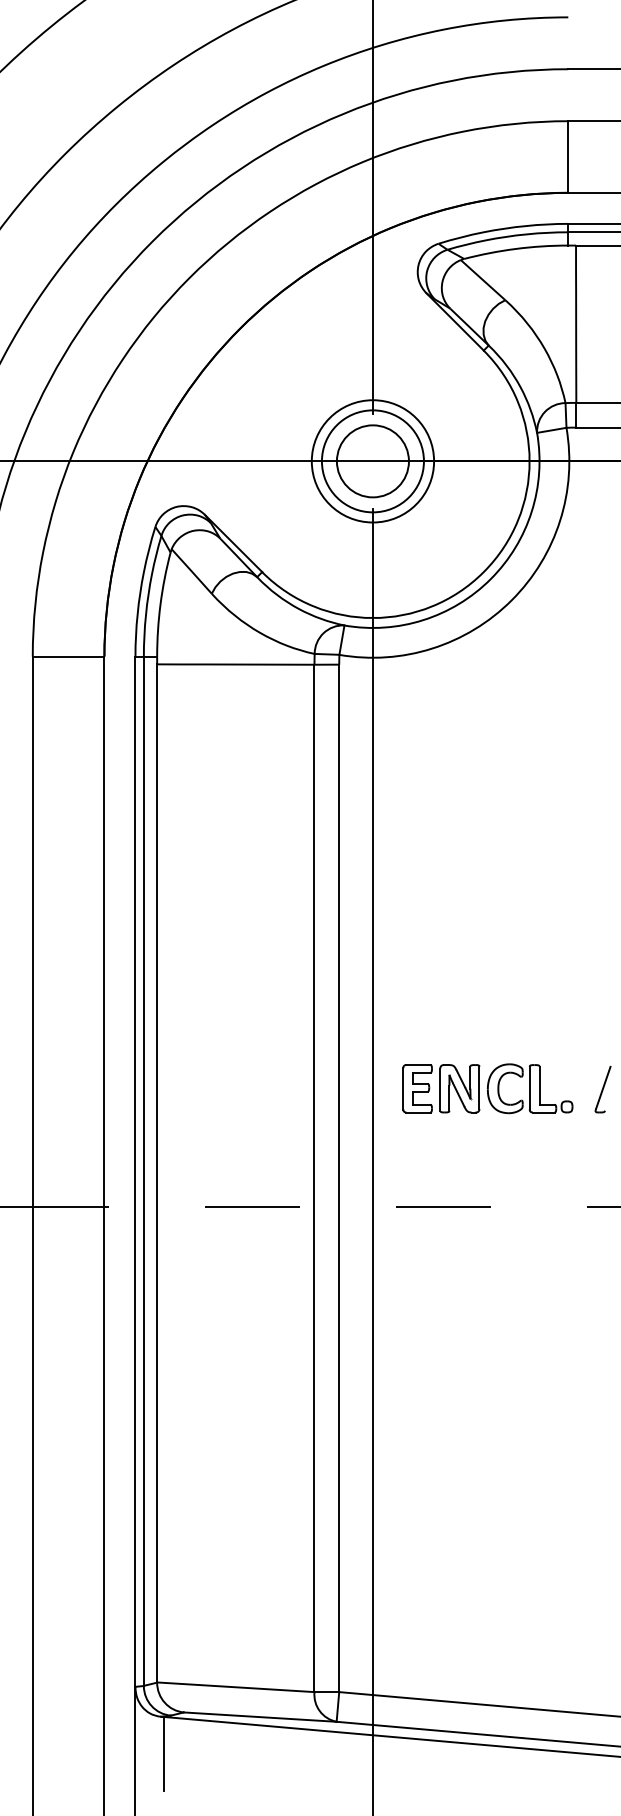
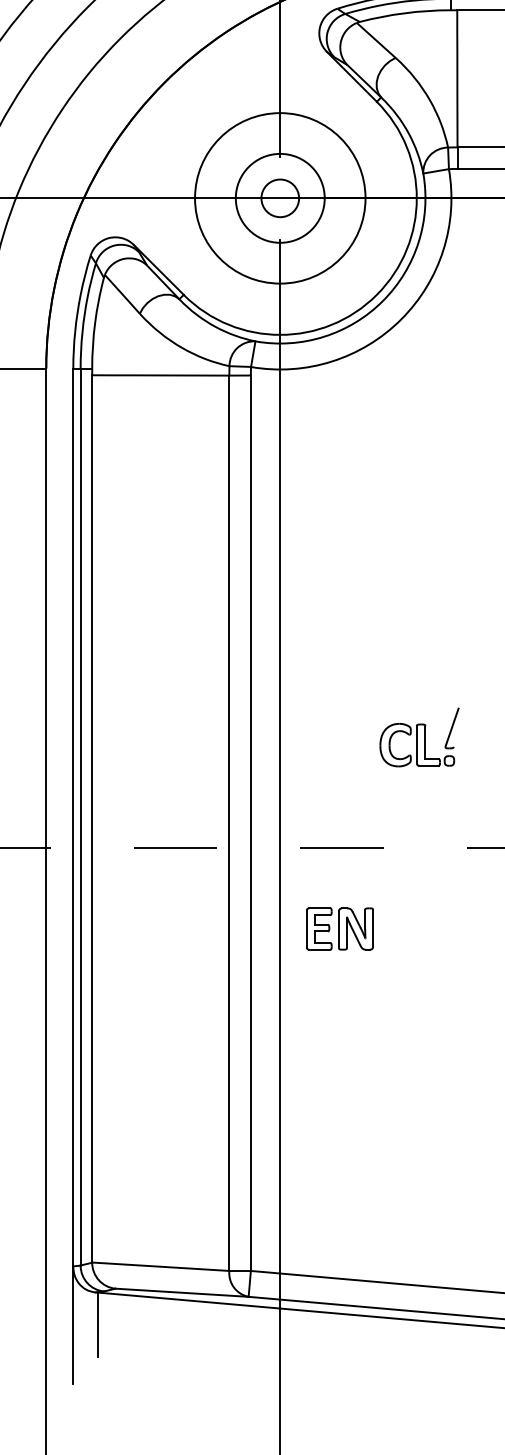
circle: (372, 461) -> (279, 198), size x0.6
circle: (372, 461) -> (279, 198), size x1.6
part: (441, 1088) -> (340, 928), moved
part: (602, 1089) -> (451, 728), moved

